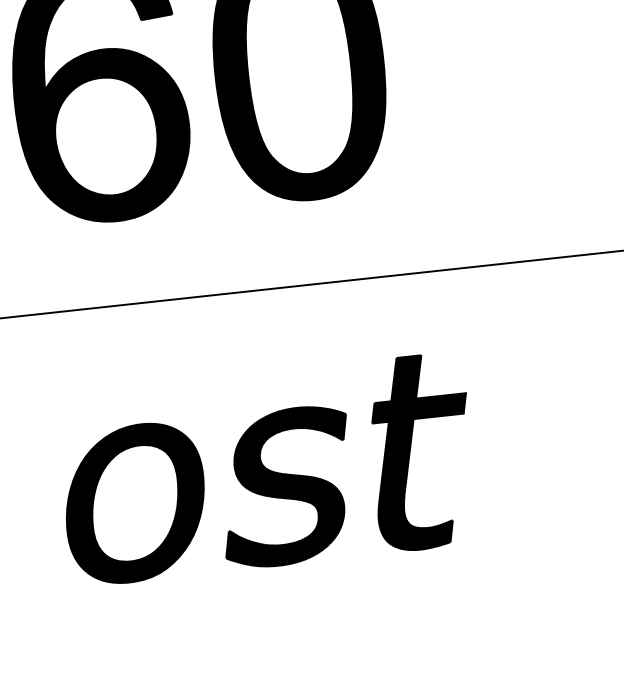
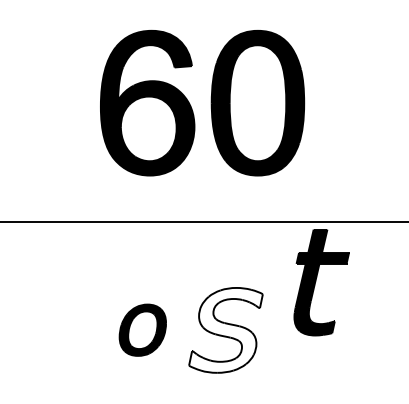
part: (421, 452) -> (321, 282), moved
fill: (285, 485) -> (225, 329), removed
part: (134, 501) -> (142, 329), size x0.6

